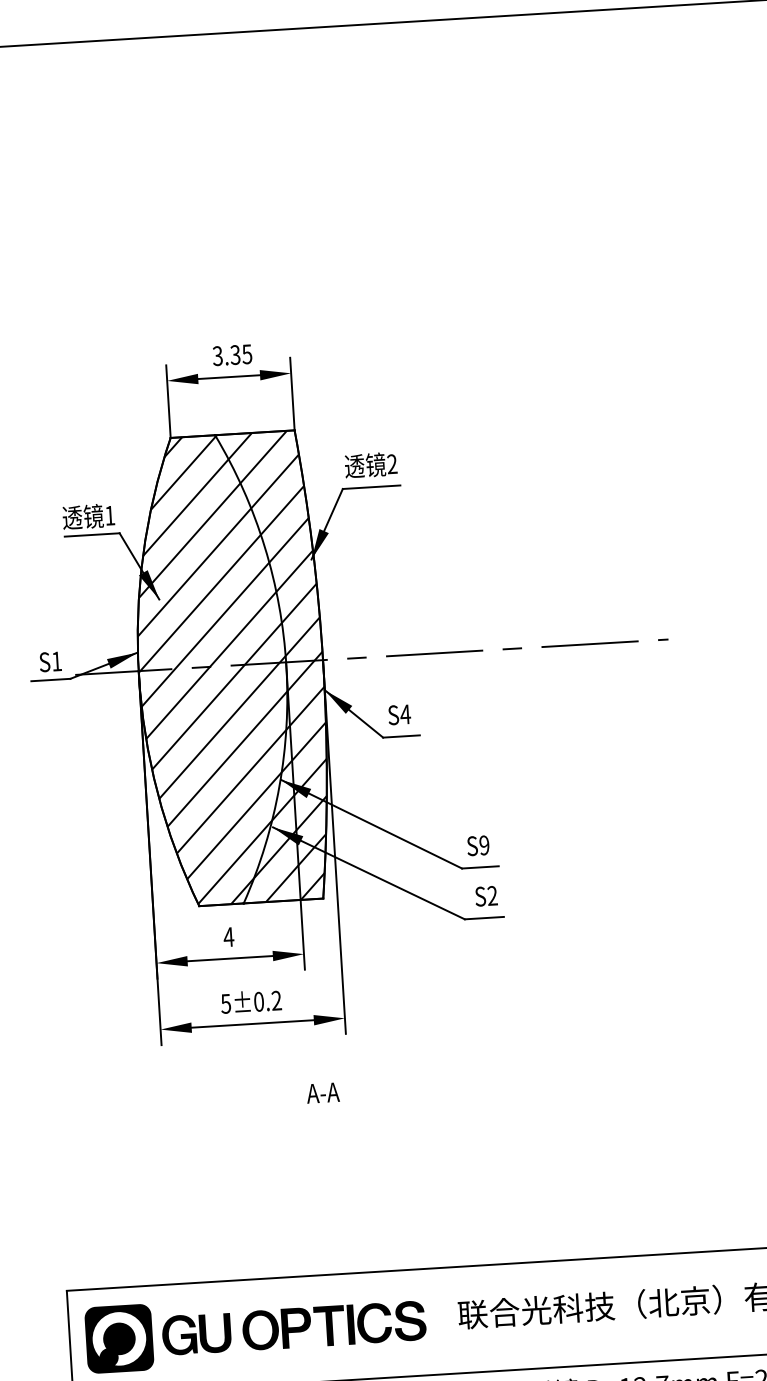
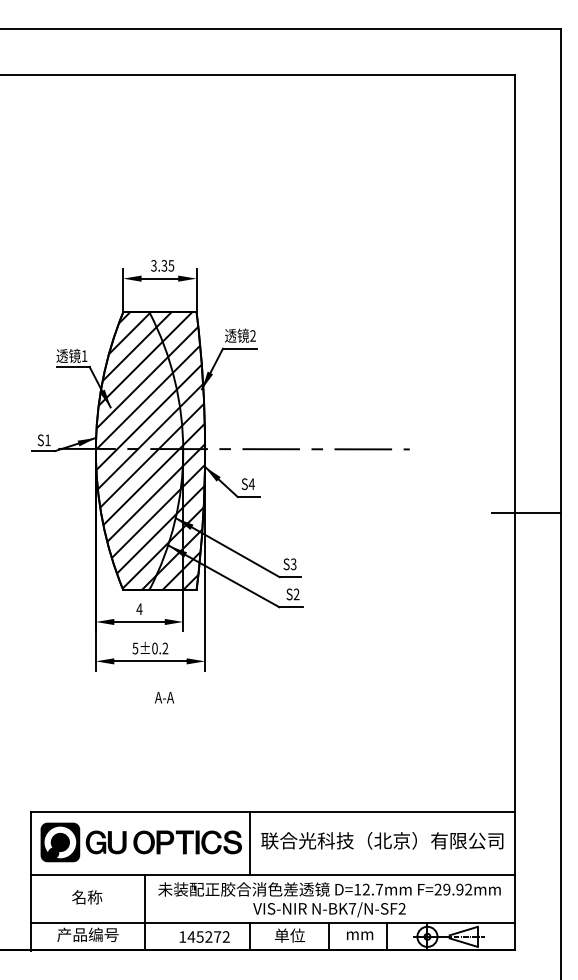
text: (484, 845) -> (293, 564), S9 -> S3
text: (323, 1092) -> (164, 697), moved
line: (440, 1321) -> (250, 843), added

